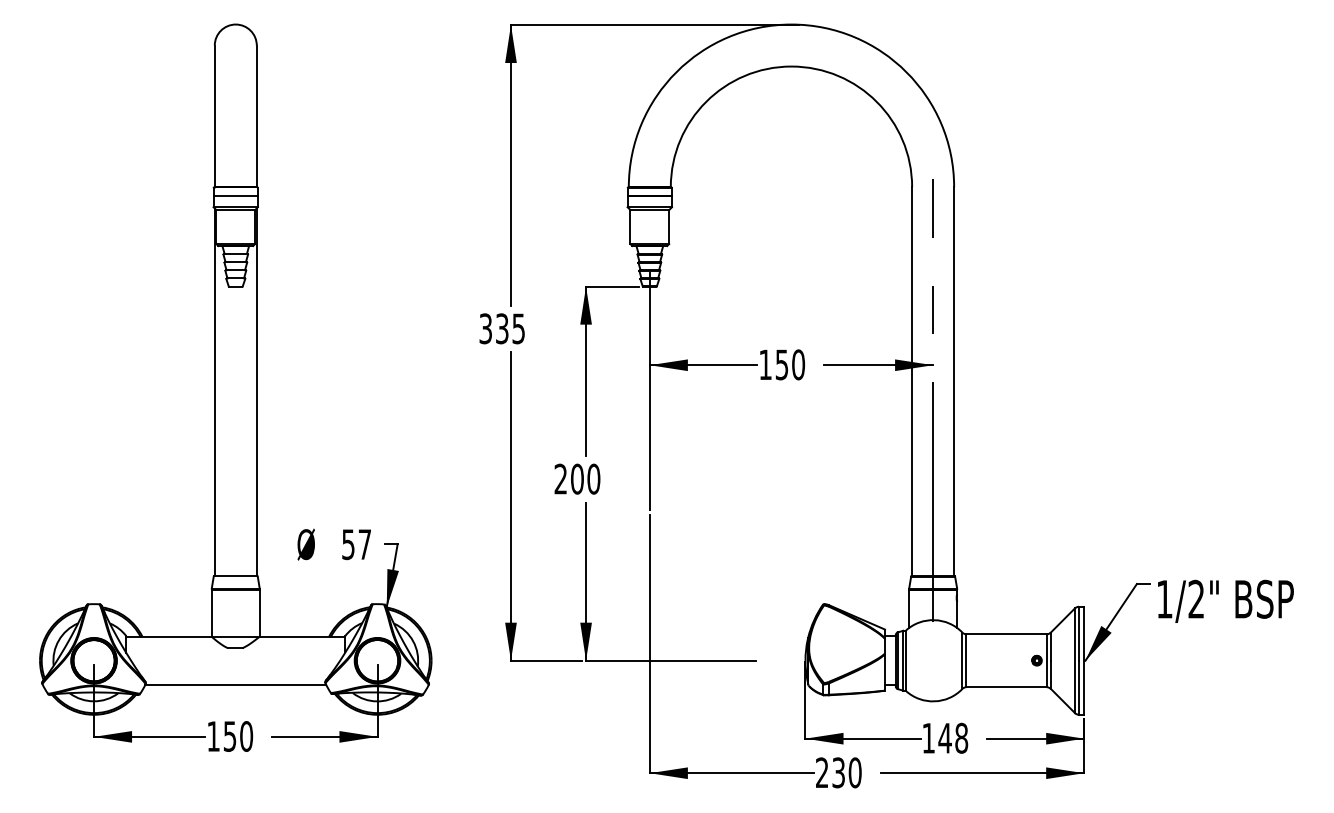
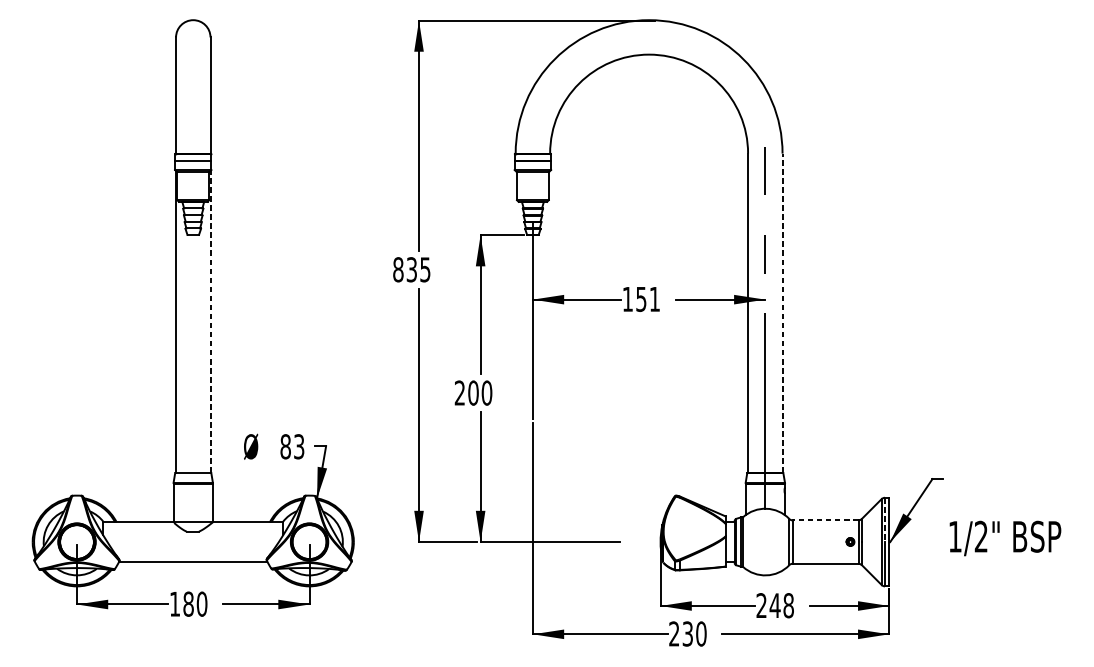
text: (485, 328) -> (398, 269), 335 -> 835
text: (798, 364) -> (654, 299), 150 -> 151
line: (954, 381) -> (782, 312), solid -> dashed
line: (256, 392) -> (210, 322), solid -> dashed
text: (356, 544) -> (292, 446), 57 -> 83
text: (1225, 600) -> (1005, 537), moved
line: (1006, 634) -> (825, 520), solid -> dashed
line: (1079, 634) -> (885, 520), solid -> dashed
text: (229, 736) -> (188, 604), 150 -> 180
text: (928, 737) -> (761, 605), 148 -> 248

